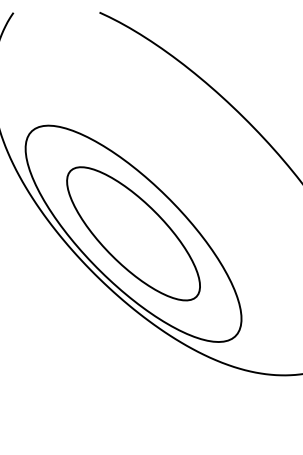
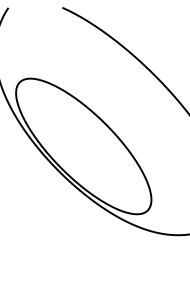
part: (133, 233) -> (83, 146), removed

